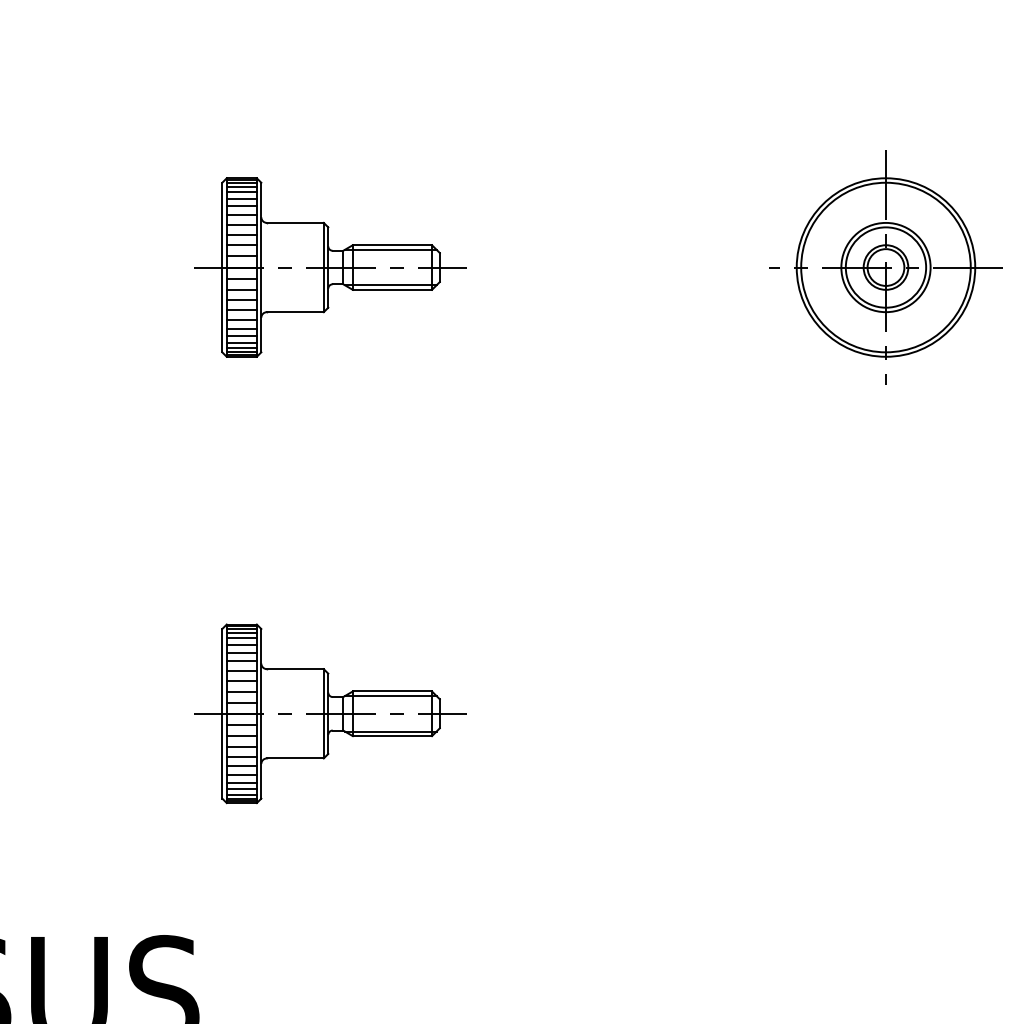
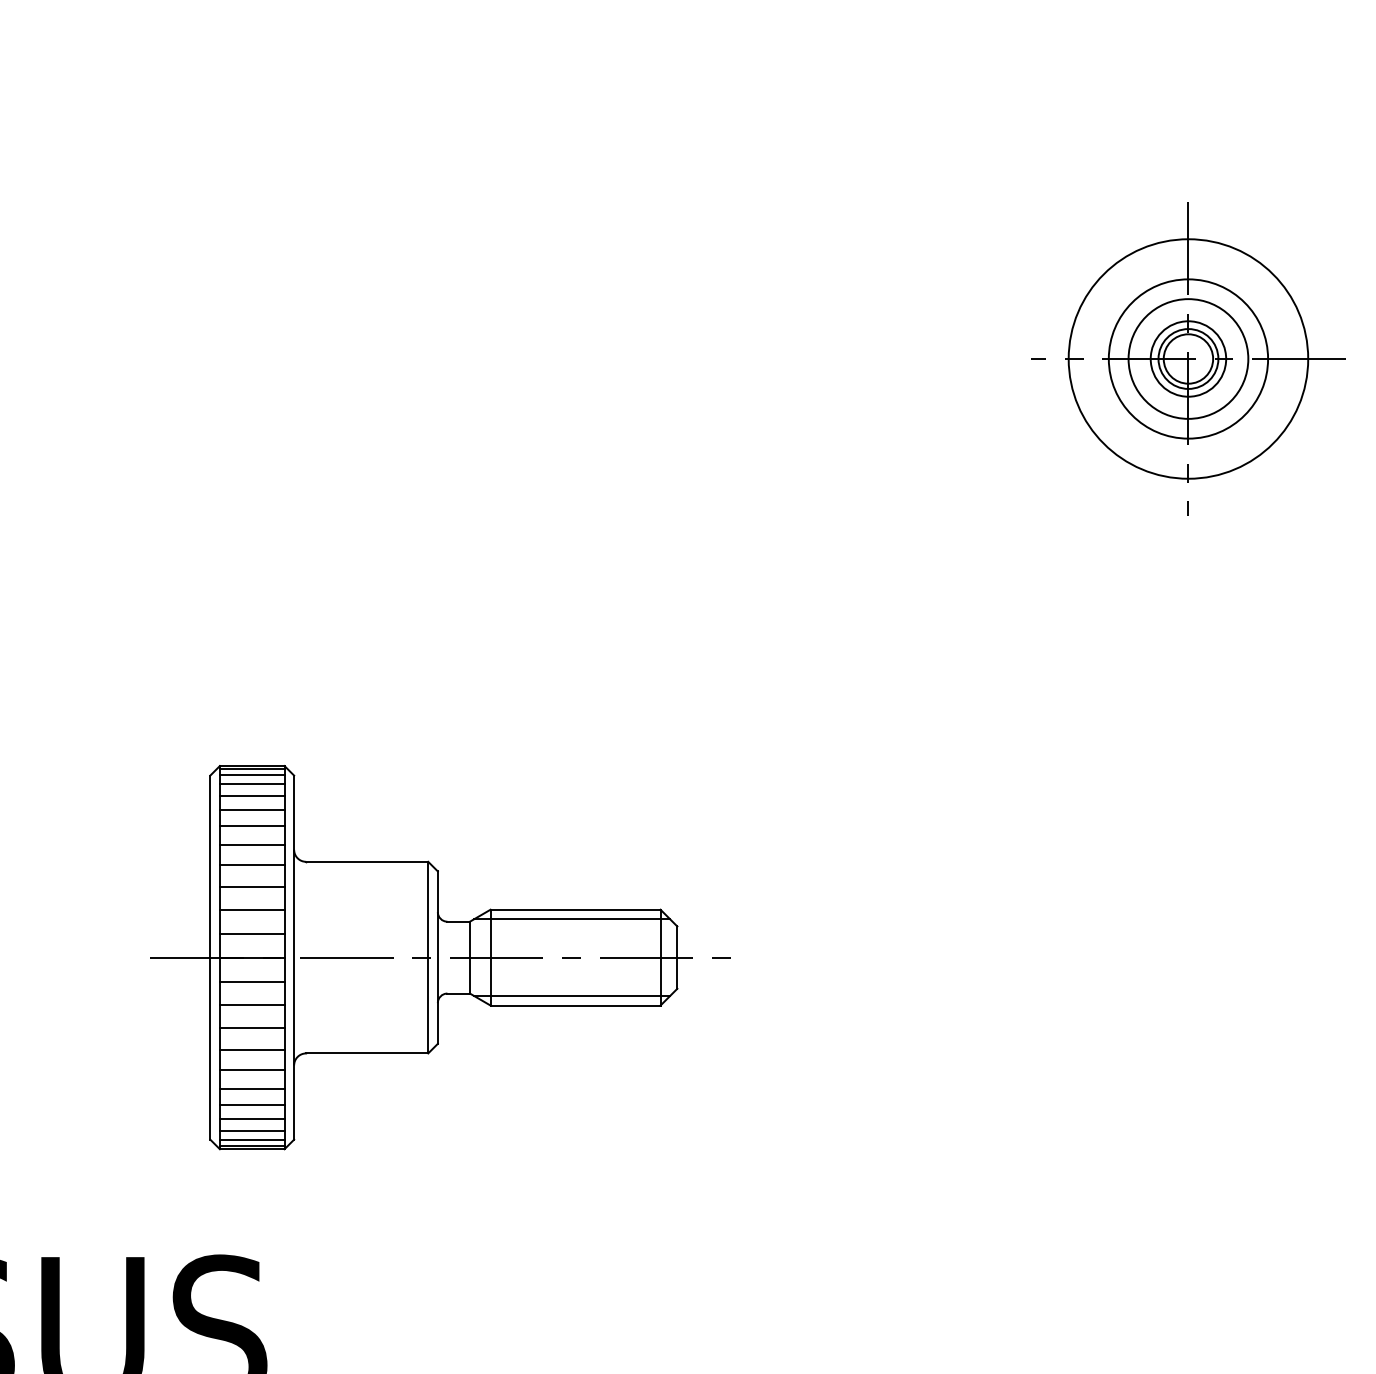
part: (330, 267) -> (443, 358), removed
circle: (886, 267) -> (1188, 358), size x0.7
circle: (886, 267) -> (1188, 358), size x0.7
part: (330, 713) -> (443, 957), size x1.6

